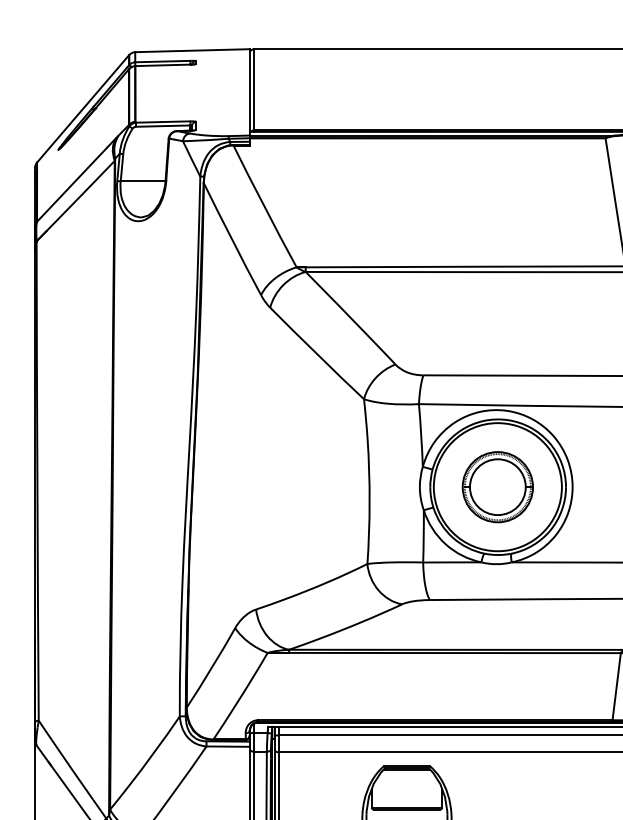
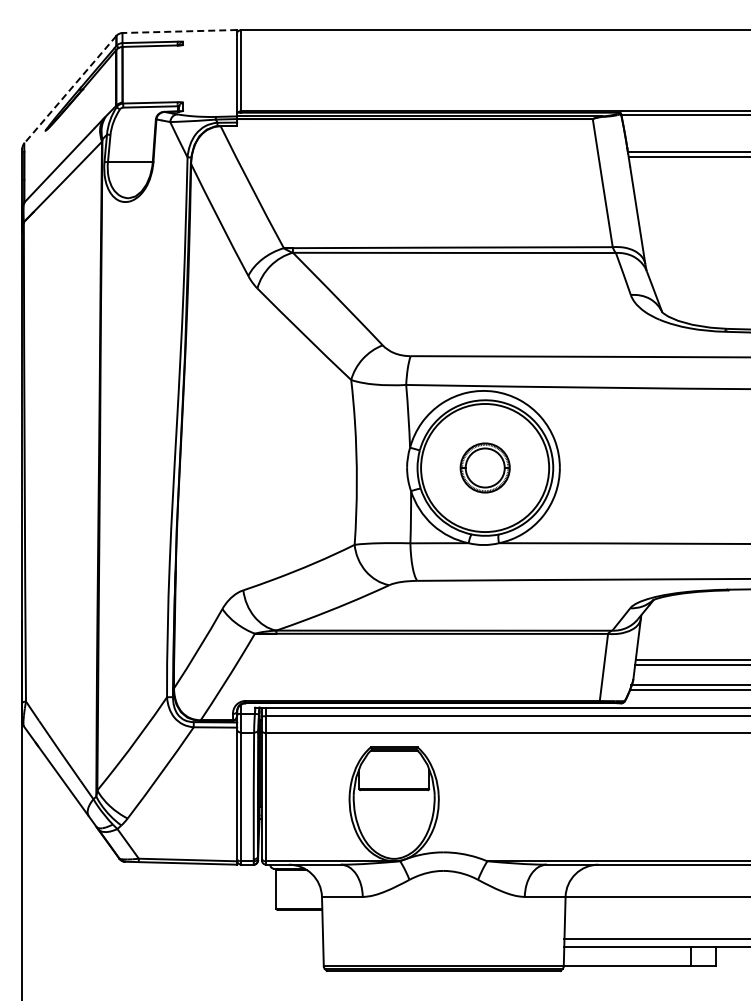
line: (192, 50) -> (179, 31), solid -> dashed
line: (83, 108) -> (70, 89), solid -> dashed
part: (498, 486) -> (485, 467), size x0.7

